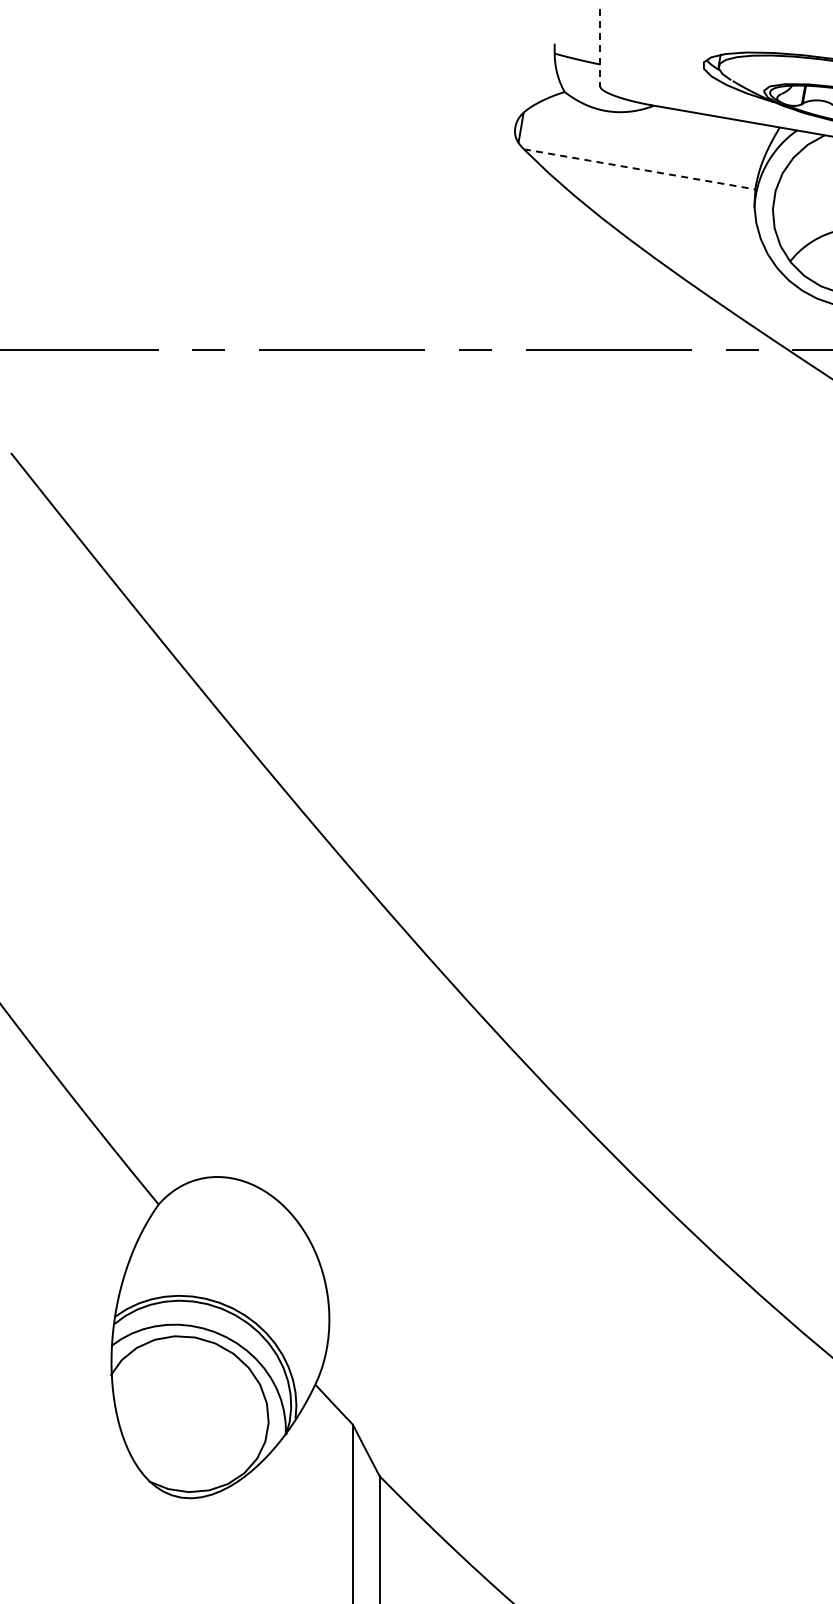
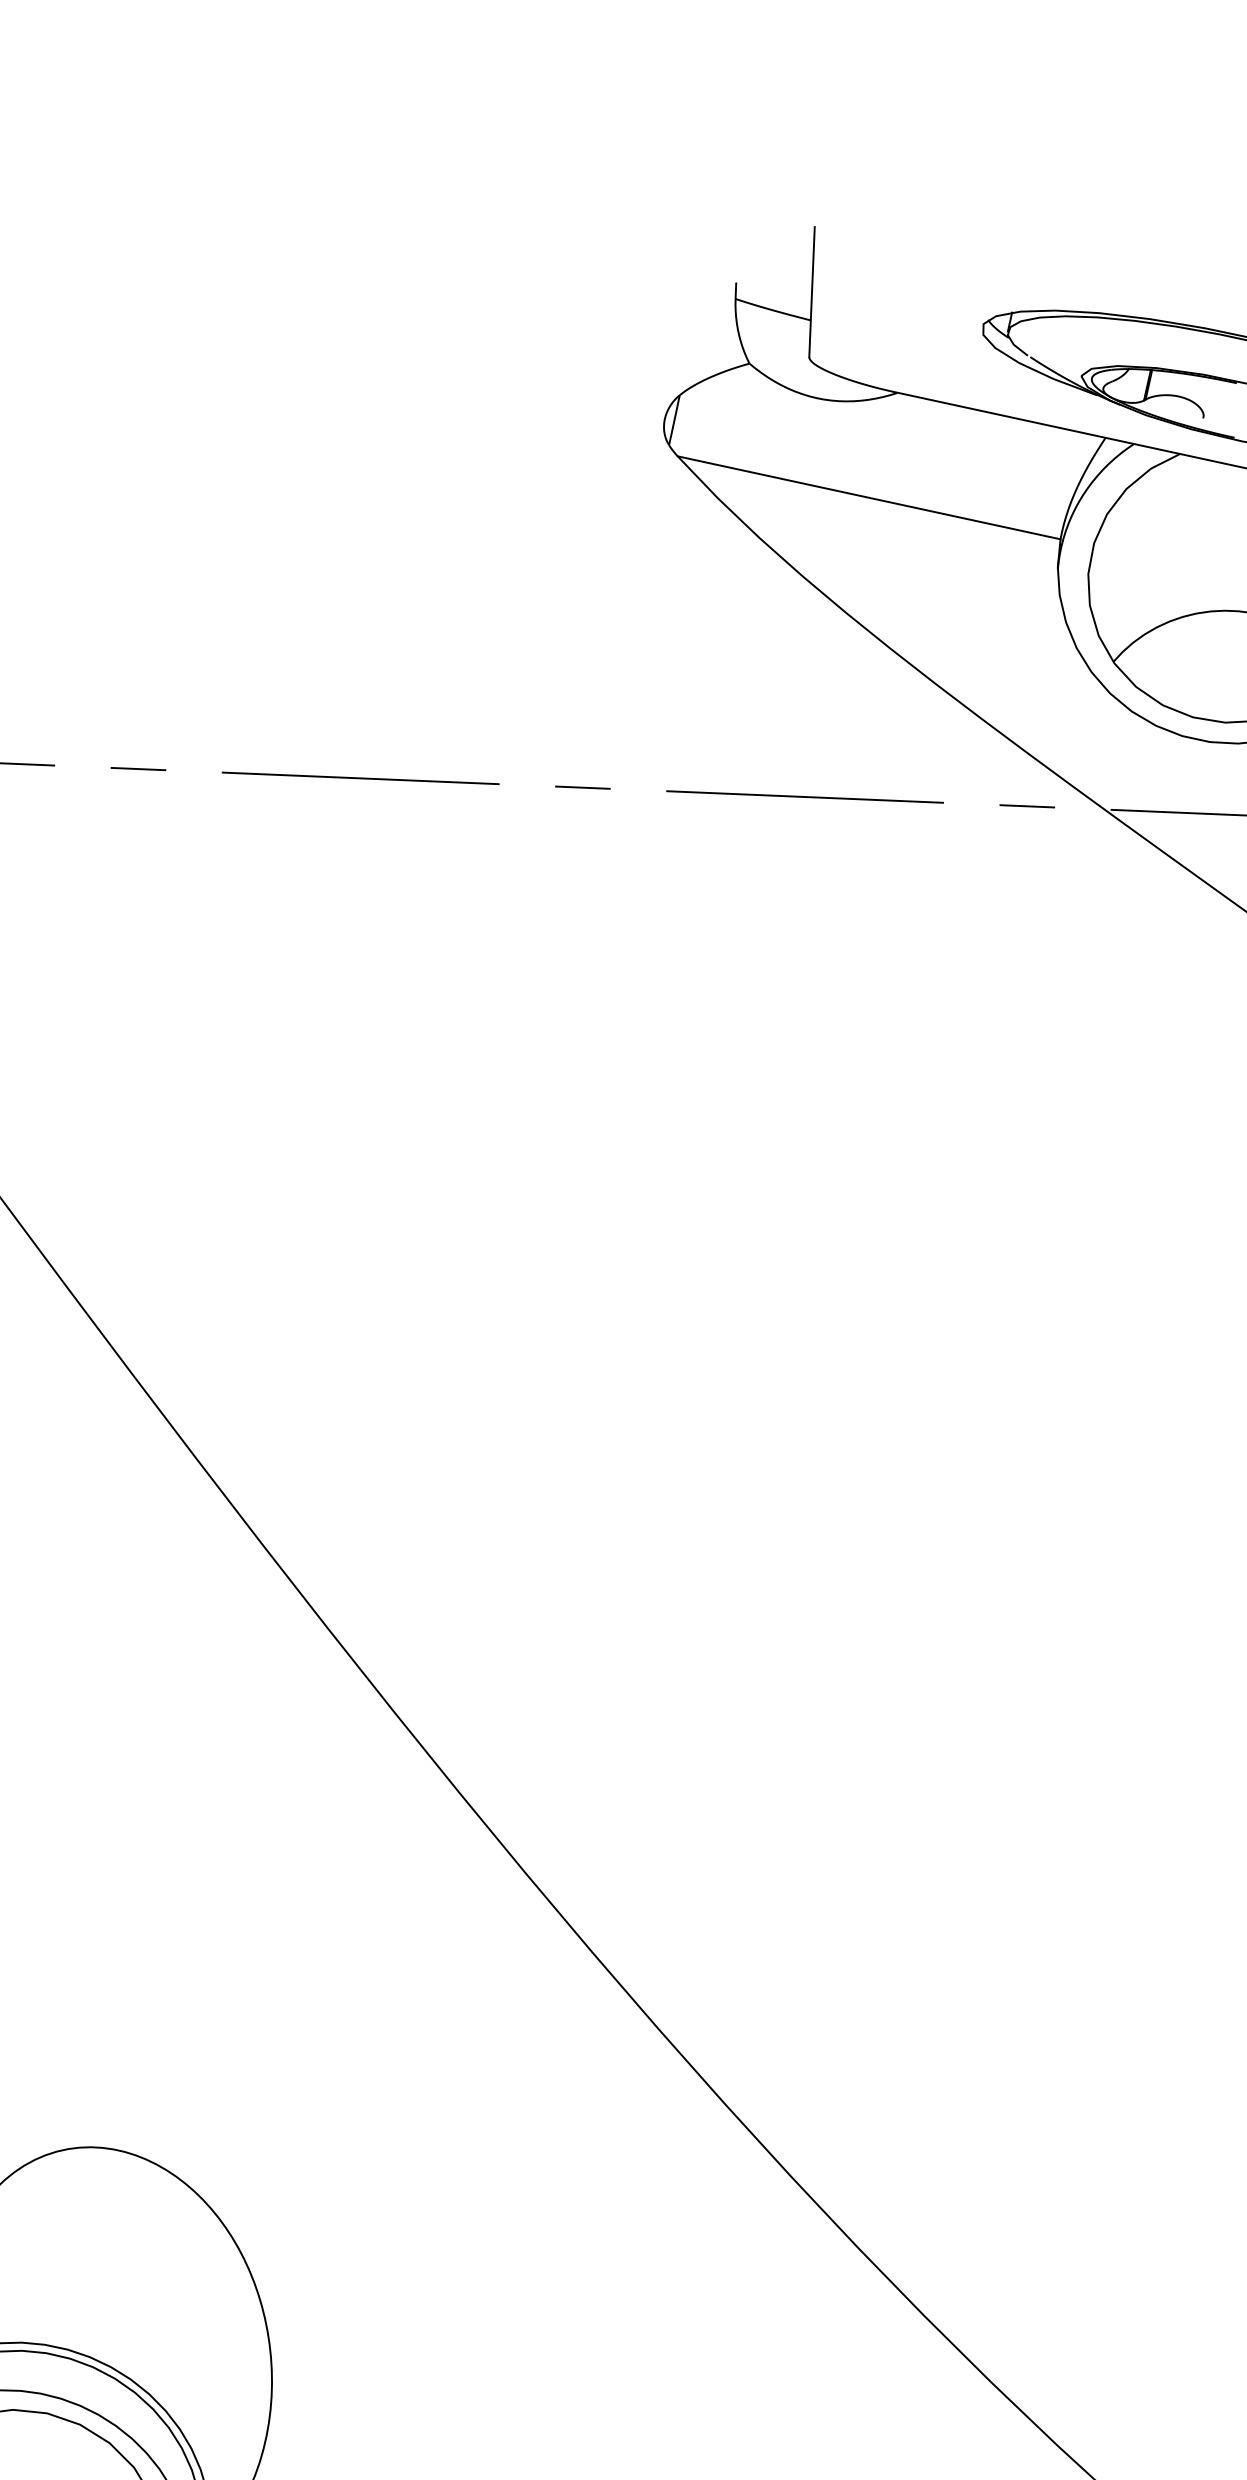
line: (600, 48) -> (812, 293), dashed -> solid
line: (640, 169) -> (870, 498), dashed -> solid

